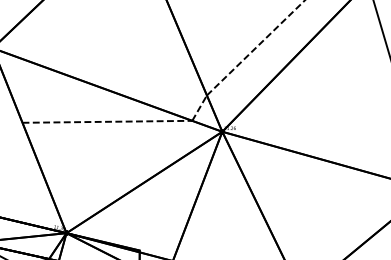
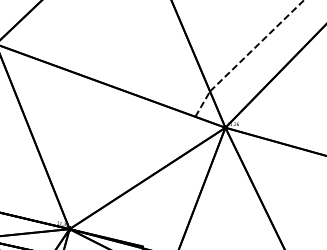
line: (107, 121) -> (110, 117), removed

